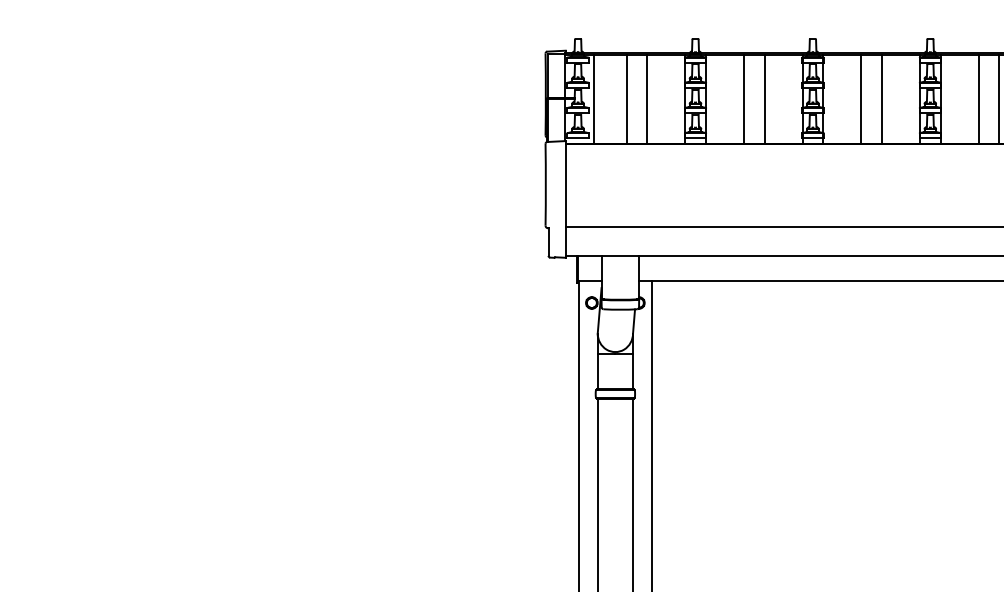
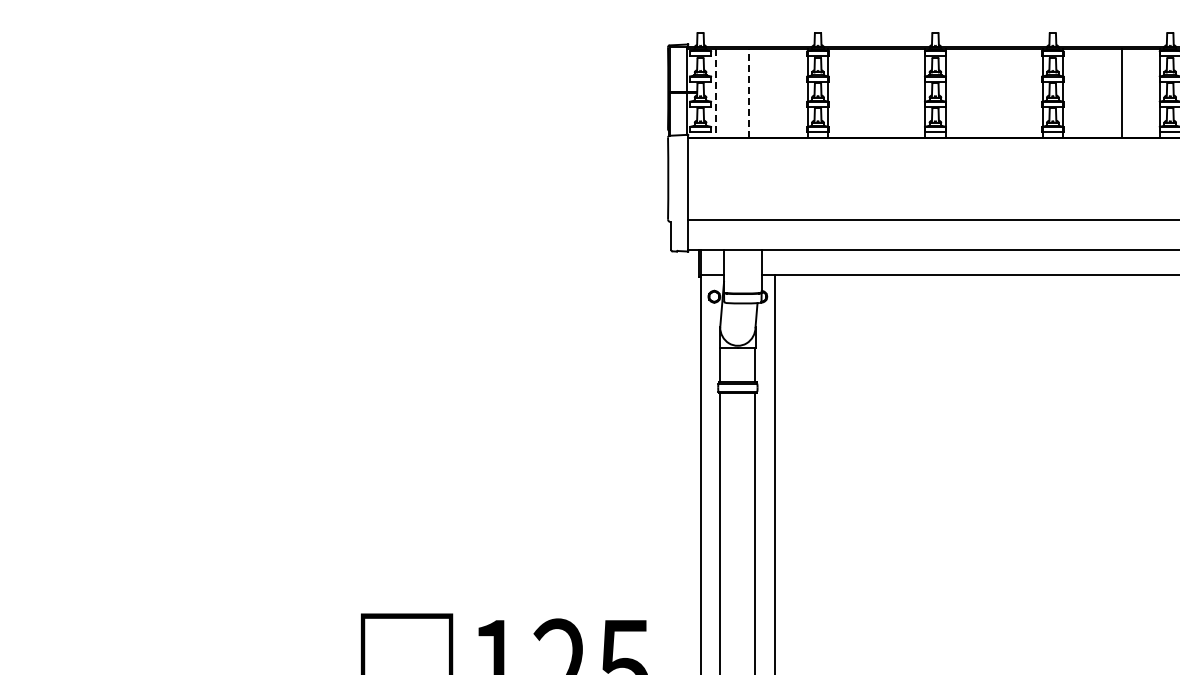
line: (627, 98) -> (749, 92), solid -> dashed
line: (647, 98) -> (769, 92), removed
line: (744, 98) -> (866, 92), removed
line: (764, 98) -> (886, 92), removed
line: (861, 98) -> (983, 92), removed
line: (882, 98) -> (1004, 92), removed
line: (979, 98) -> (1101, 92), removed
line: (594, 99) -> (716, 93), solid -> dashed

